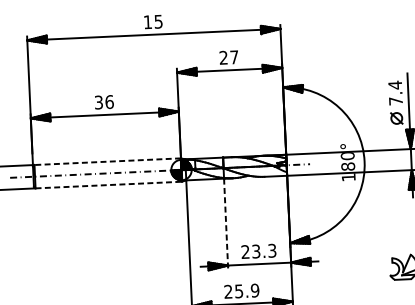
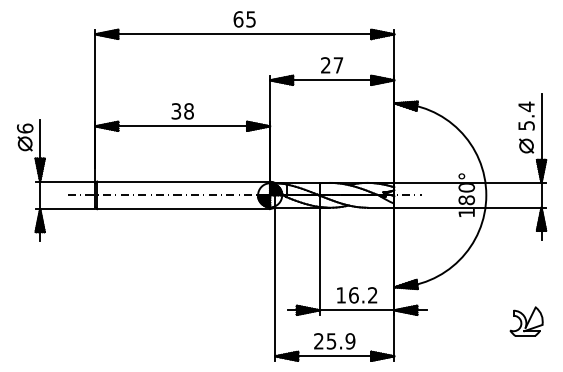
text: (147, 22) -> (238, 19), 15 -> 65
text: (395, 101) -> (526, 125), 7.4 -> 5.4
text: (109, 102) -> (189, 111), 36 -> 38
line: (107, 161) -> (183, 181), dashed -> solid
line: (109, 185) -> (184, 209), dashed -> solid
line: (225, 224) -> (319, 261), dashed -> solid
text: (258, 251) -> (356, 295), 23.3 -> 16.2

